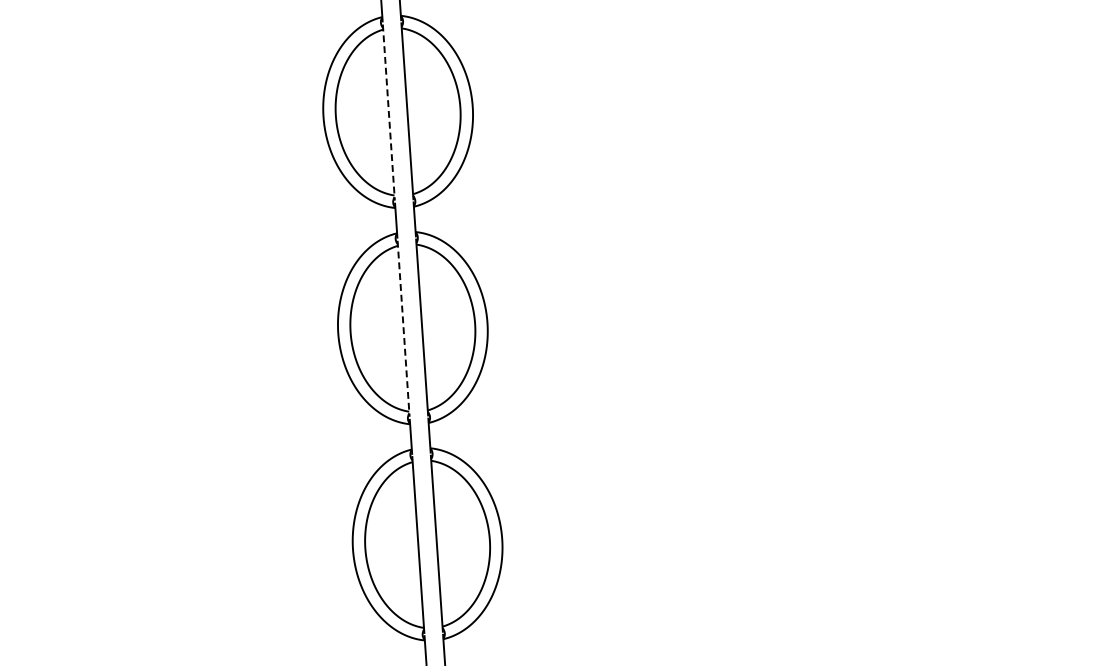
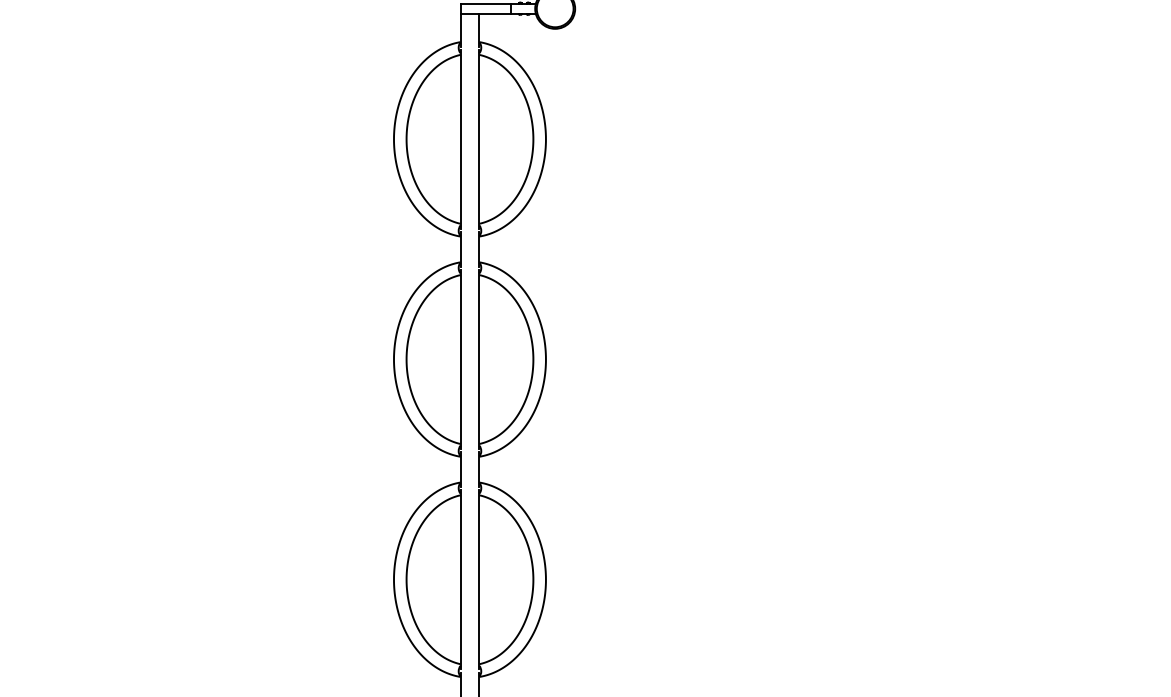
line: (388, 112) -> (460, 139), dashed -> solid
line: (403, 328) -> (460, 359), dashed -> solid

